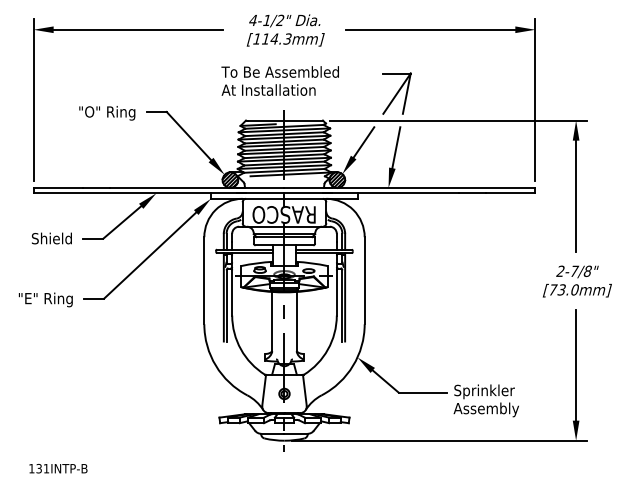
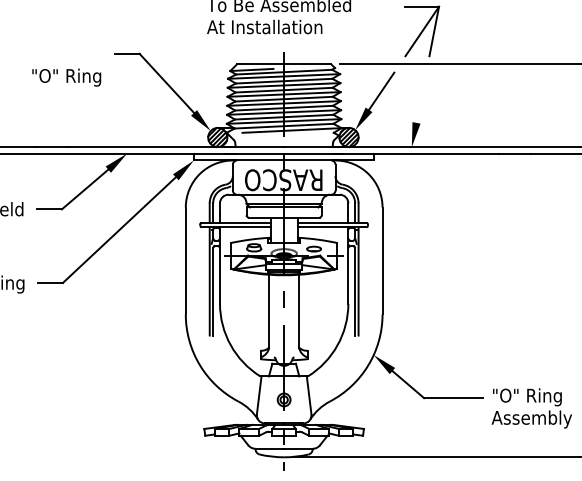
text: (107, 113) -> (66, 77), moved
line: (396, 147) -> (421, 97), removed
text: (484, 391) -> (529, 396), Sprinkler -> "O" Ring

